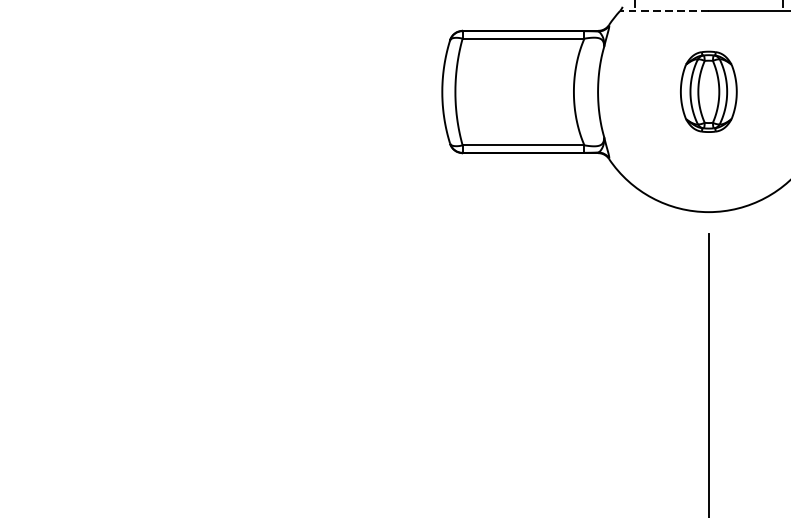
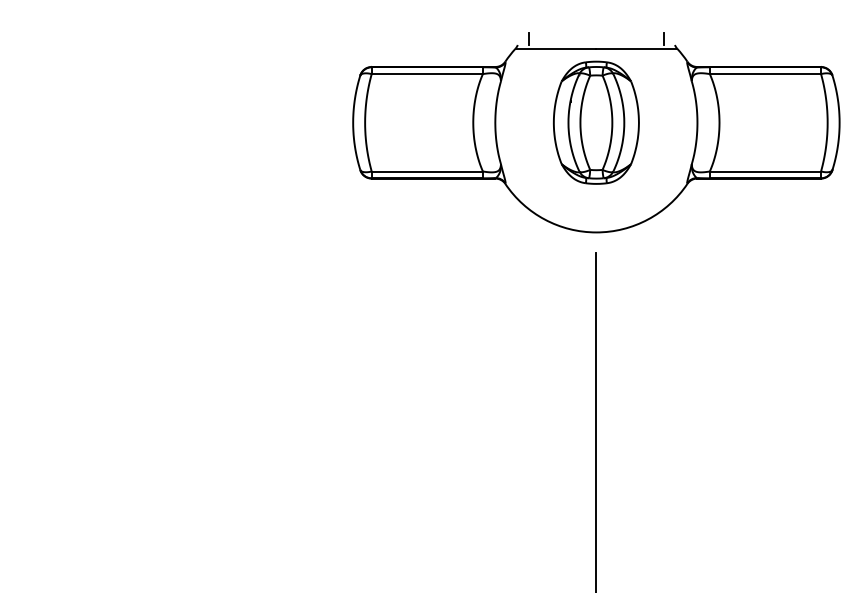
line: (663, 10) -> (555, 48), dashed -> solid
part: (708, 91) -> (596, 122), size x1.67

